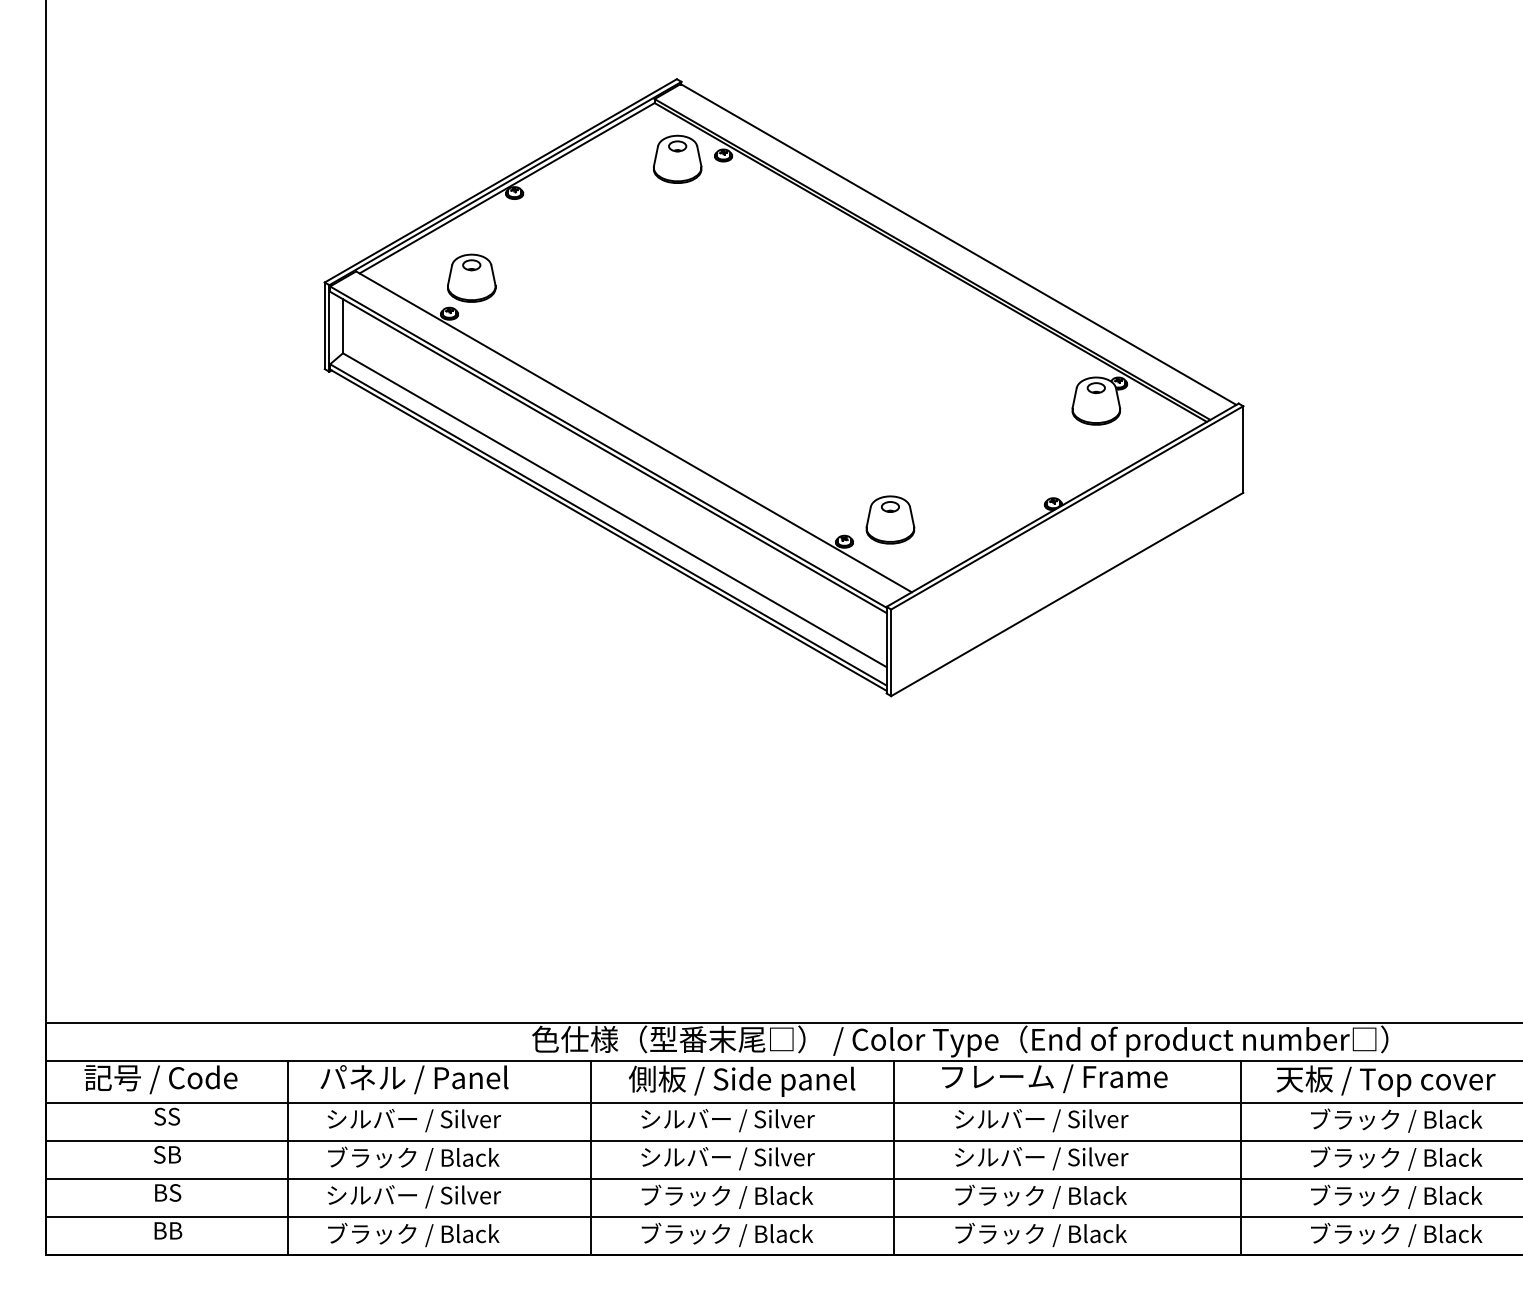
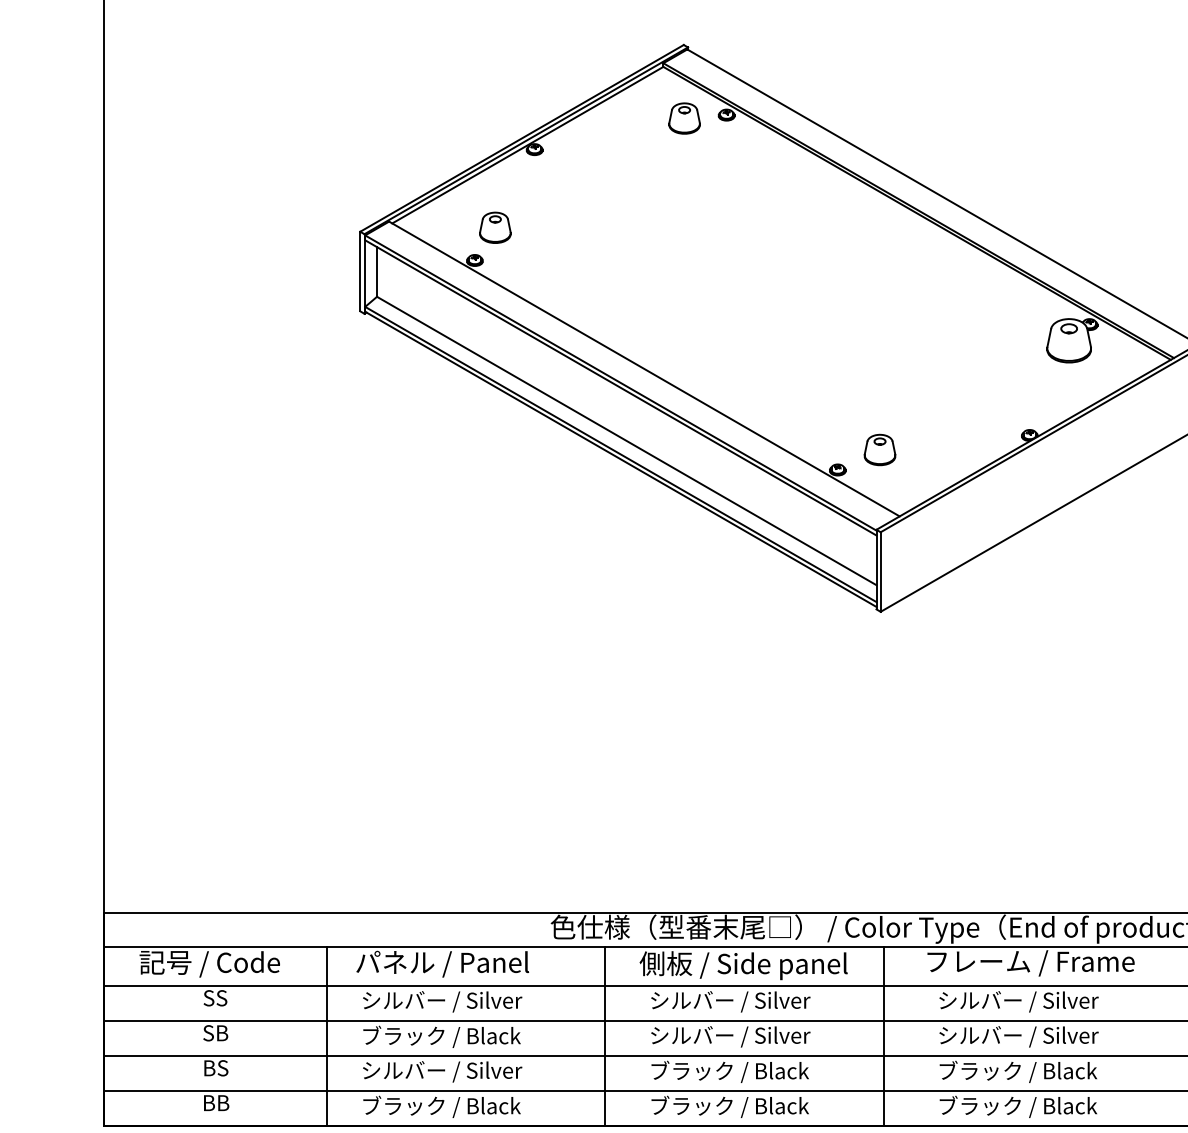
part: (677, 158) -> (684, 117), size x0.7
part: (471, 277) -> (495, 227), size x0.7
part: (890, 519) -> (880, 449), size x0.7

